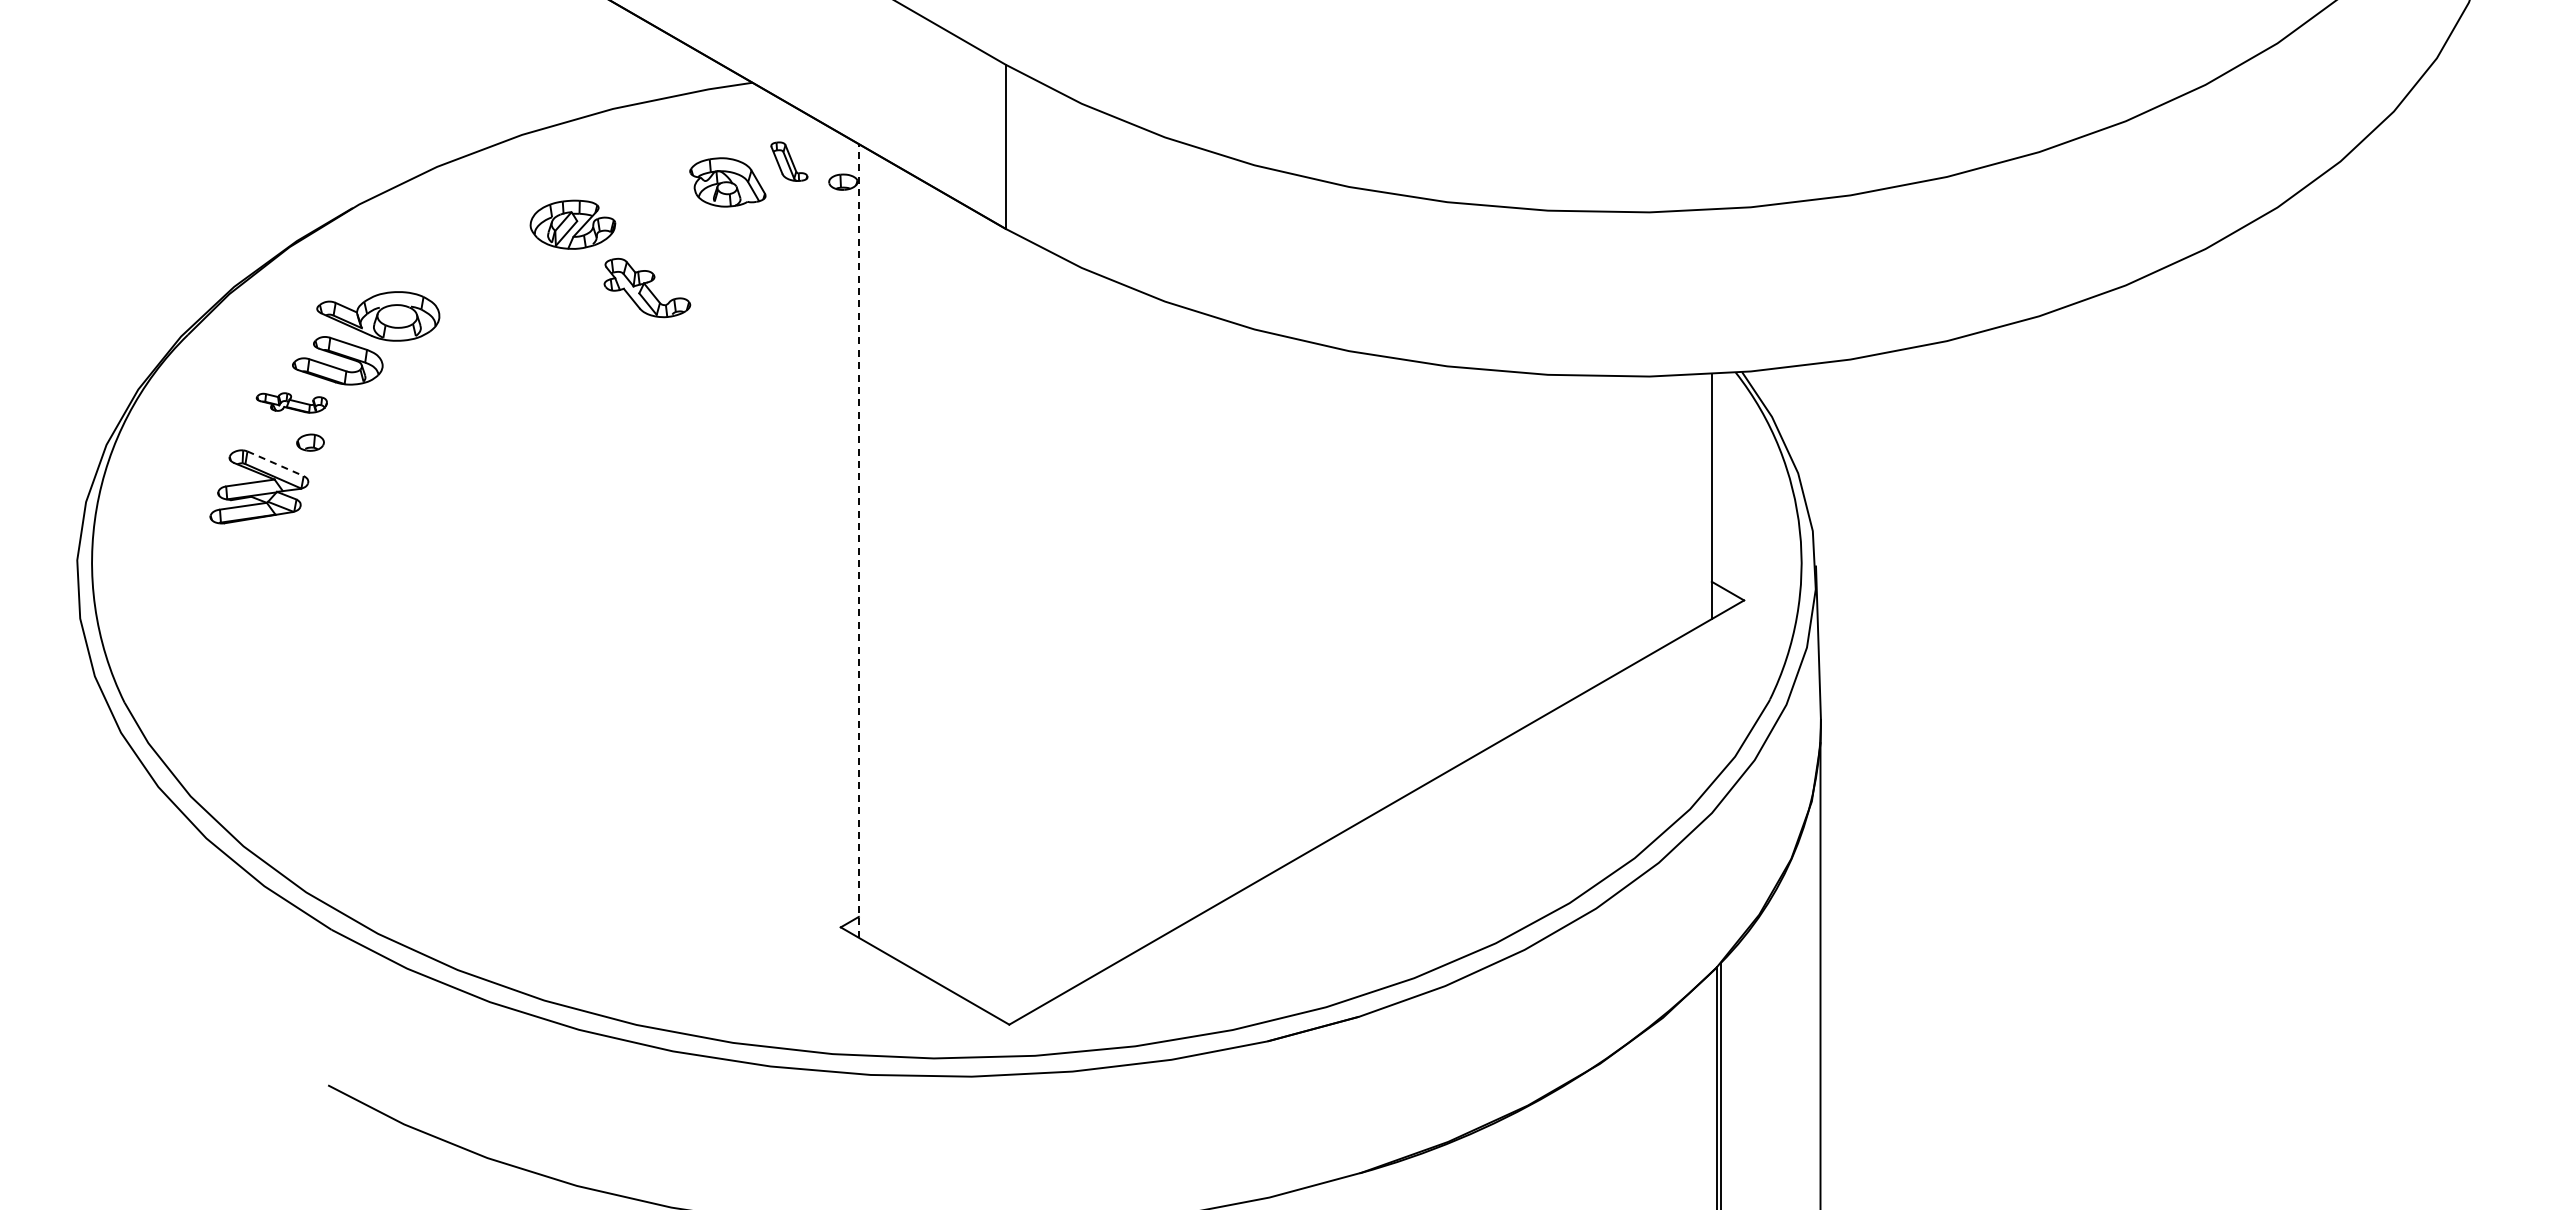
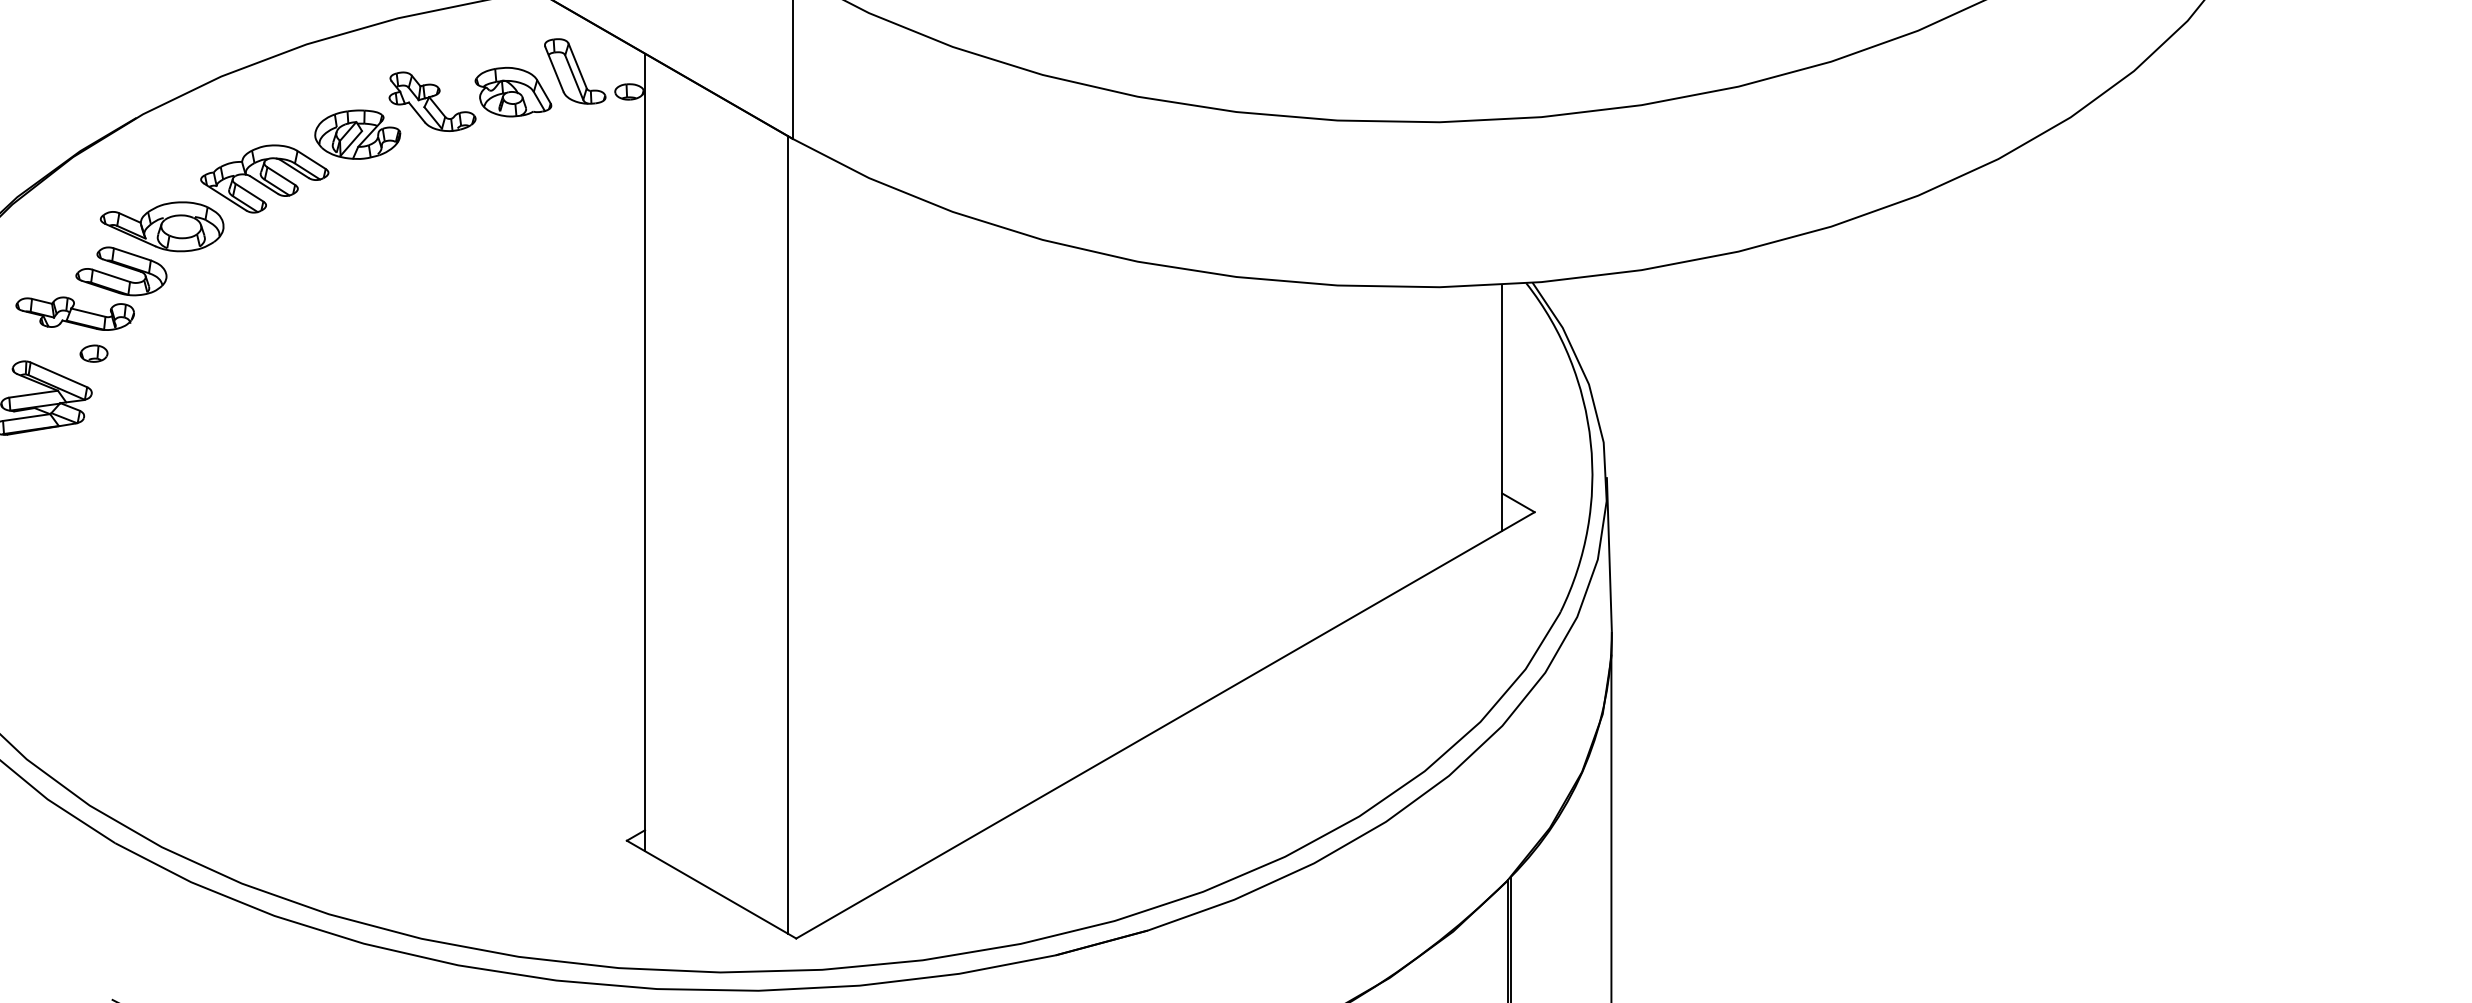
part: (789, 161) -> (575, 71), size x1.67
part: (480, 268) -> (264, 178), added
part: (647, 287) -> (432, 101), moved
part: (291, 402) -> (74, 313), size x1.67
line: (275, 463) -> (58, 374), dashed -> solid
line: (858, 540) -> (644, 451), dashed -> solid
line: (1001, 622) -> (788, 534), added

